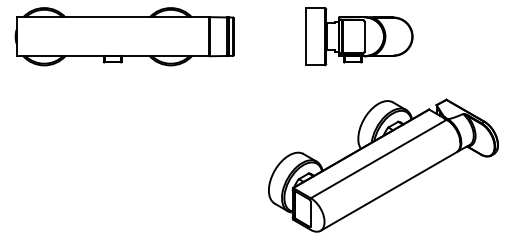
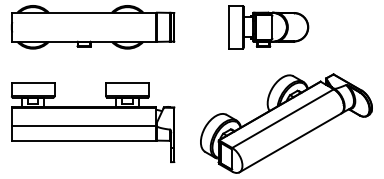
part: (124, 164) -> (93, 122), added

